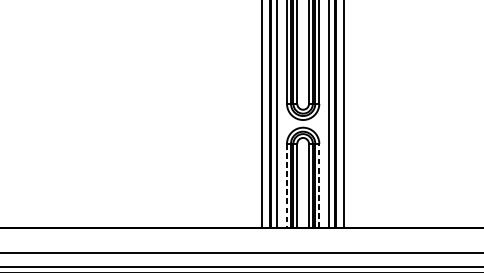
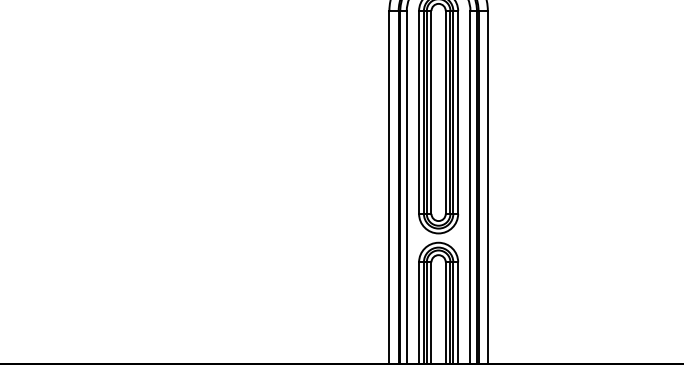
line: (287, 186) -> (419, 313), dashed -> solid
line: (319, 186) -> (458, 313), dashed -> solid

